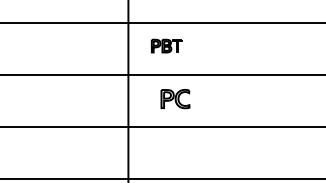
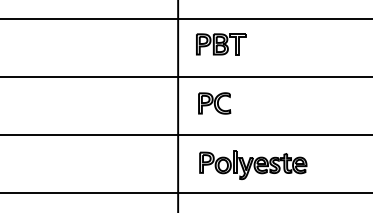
part: (167, 46) -> (221, 44), size x1.43
part: (175, 99) -> (214, 103), moved
part: (196, 154) -> (253, 165), added

